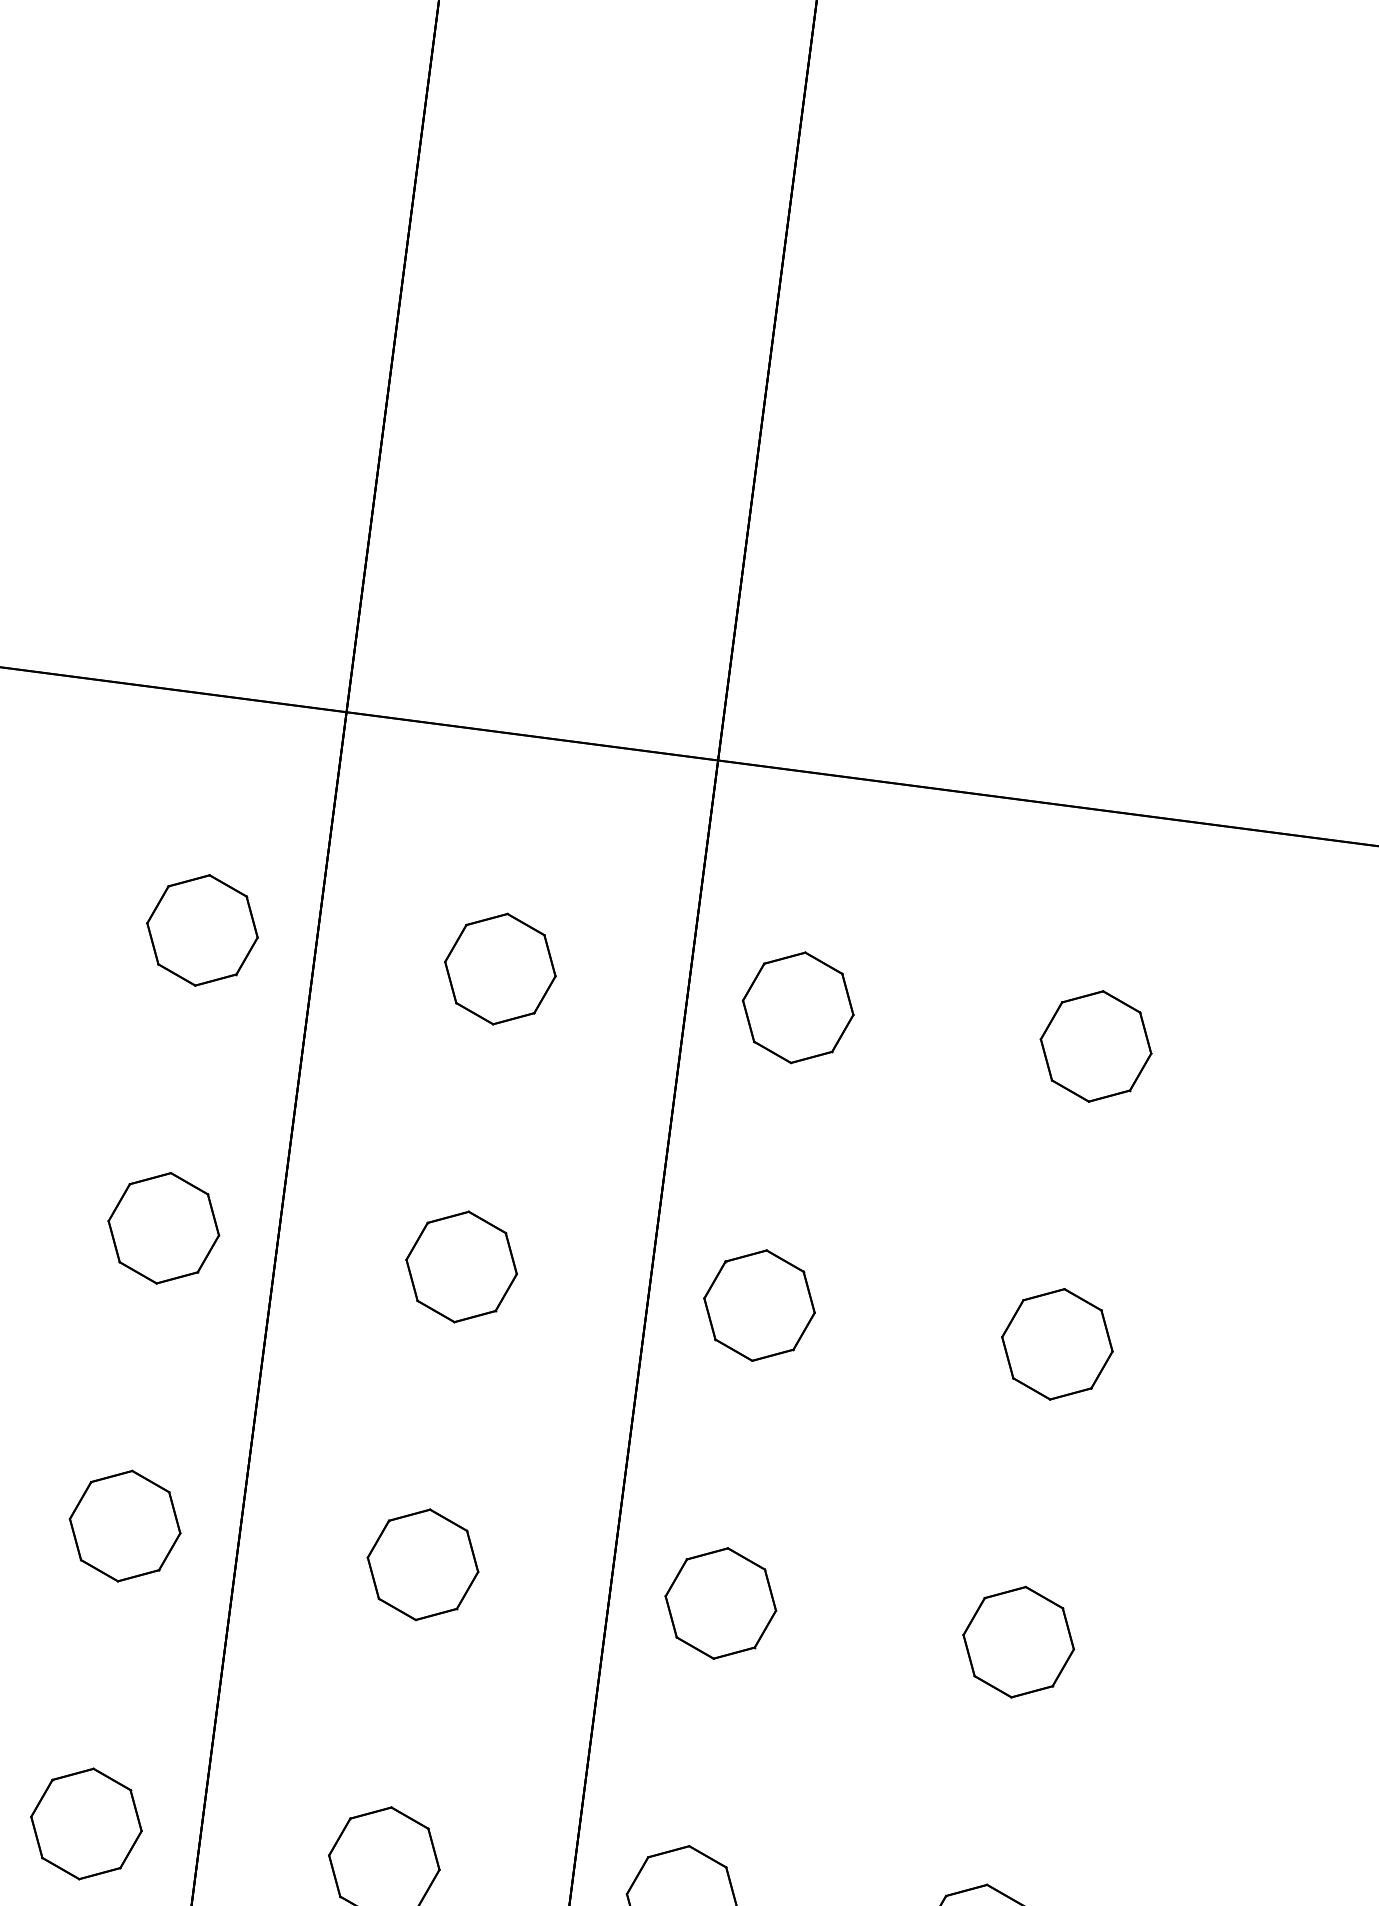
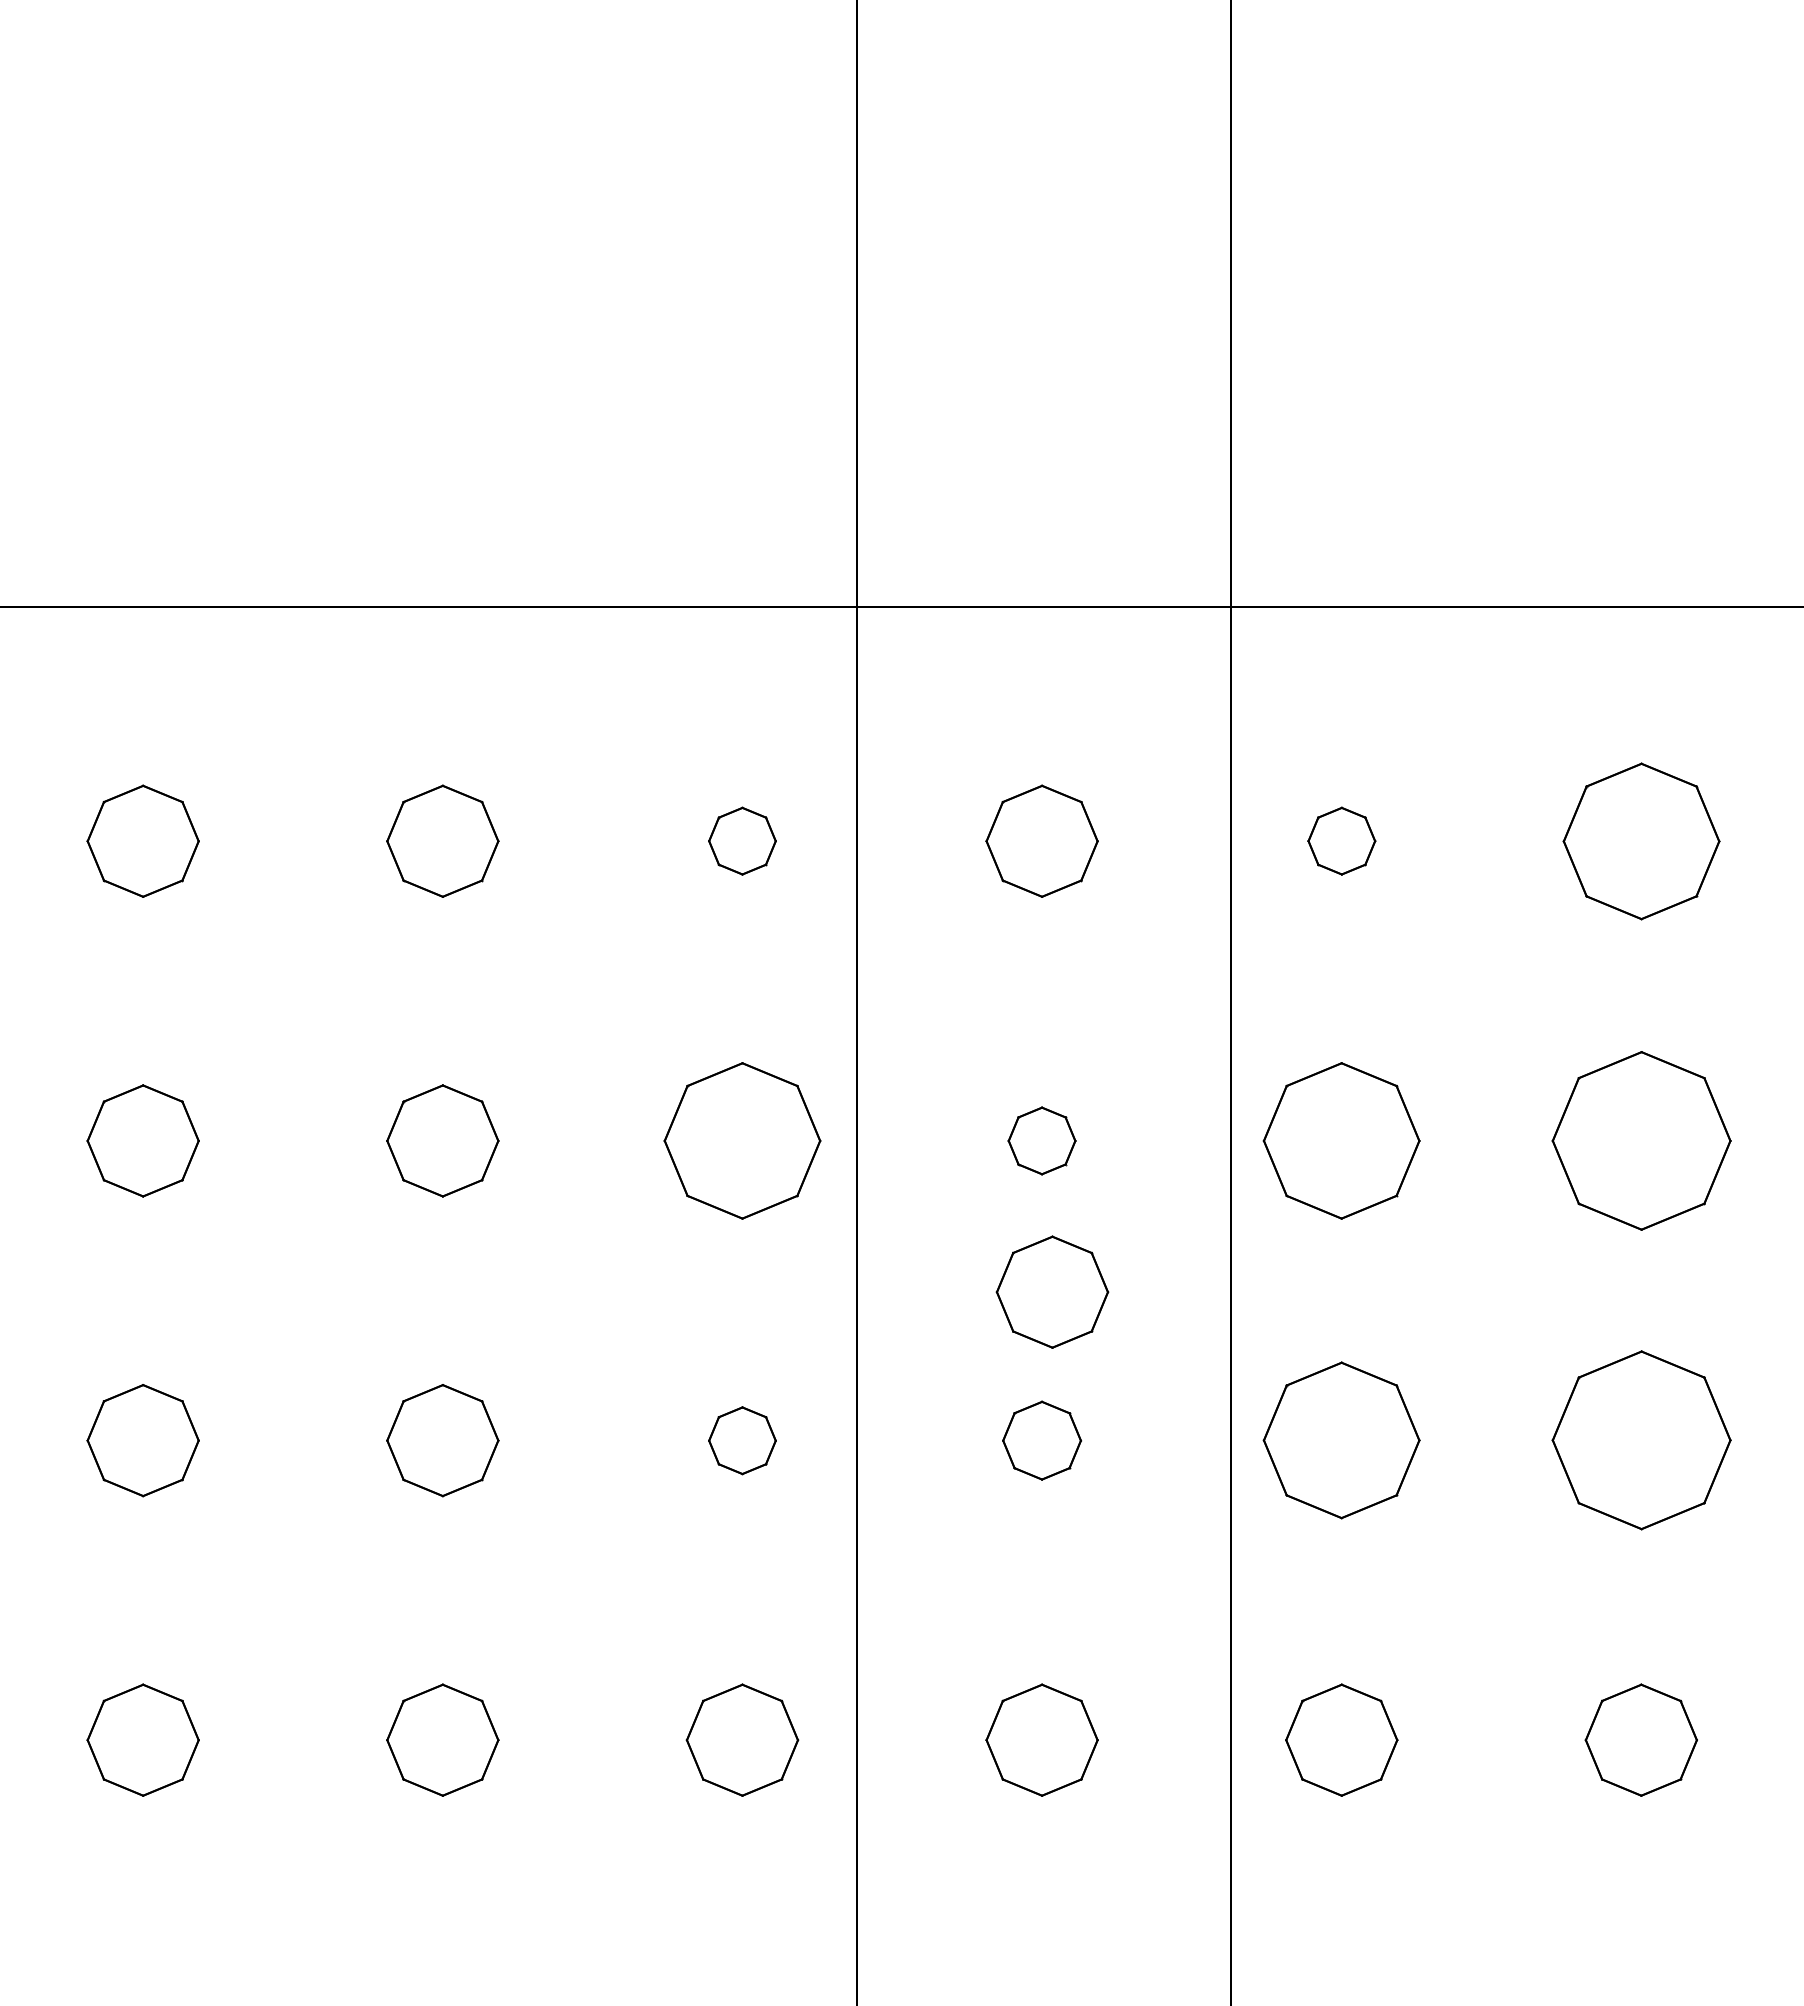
part: (202, 929) -> (742, 840), size x0.6
part: (798, 1006) -> (1341, 840), size x0.6
part: (1095, 1045) -> (1640, 840), size x1.4
part: (163, 1227) -> (742, 1140), size x1.4
part: (461, 1266) -> (1041, 1140), size x0.6
part: (759, 1305) -> (1341, 1140), size x1.4
part: (1056, 1343) -> (1640, 1140), size x1.6
part: (452, 1417) -> (1052, 1291), added
part: (125, 1526) -> (742, 1440), size x0.6
part: (422, 1564) -> (1041, 1440), size x0.7
part: (720, 1603) -> (1341, 1440), size x1.4
part: (1017, 1641) -> (1640, 1440), size x1.6

